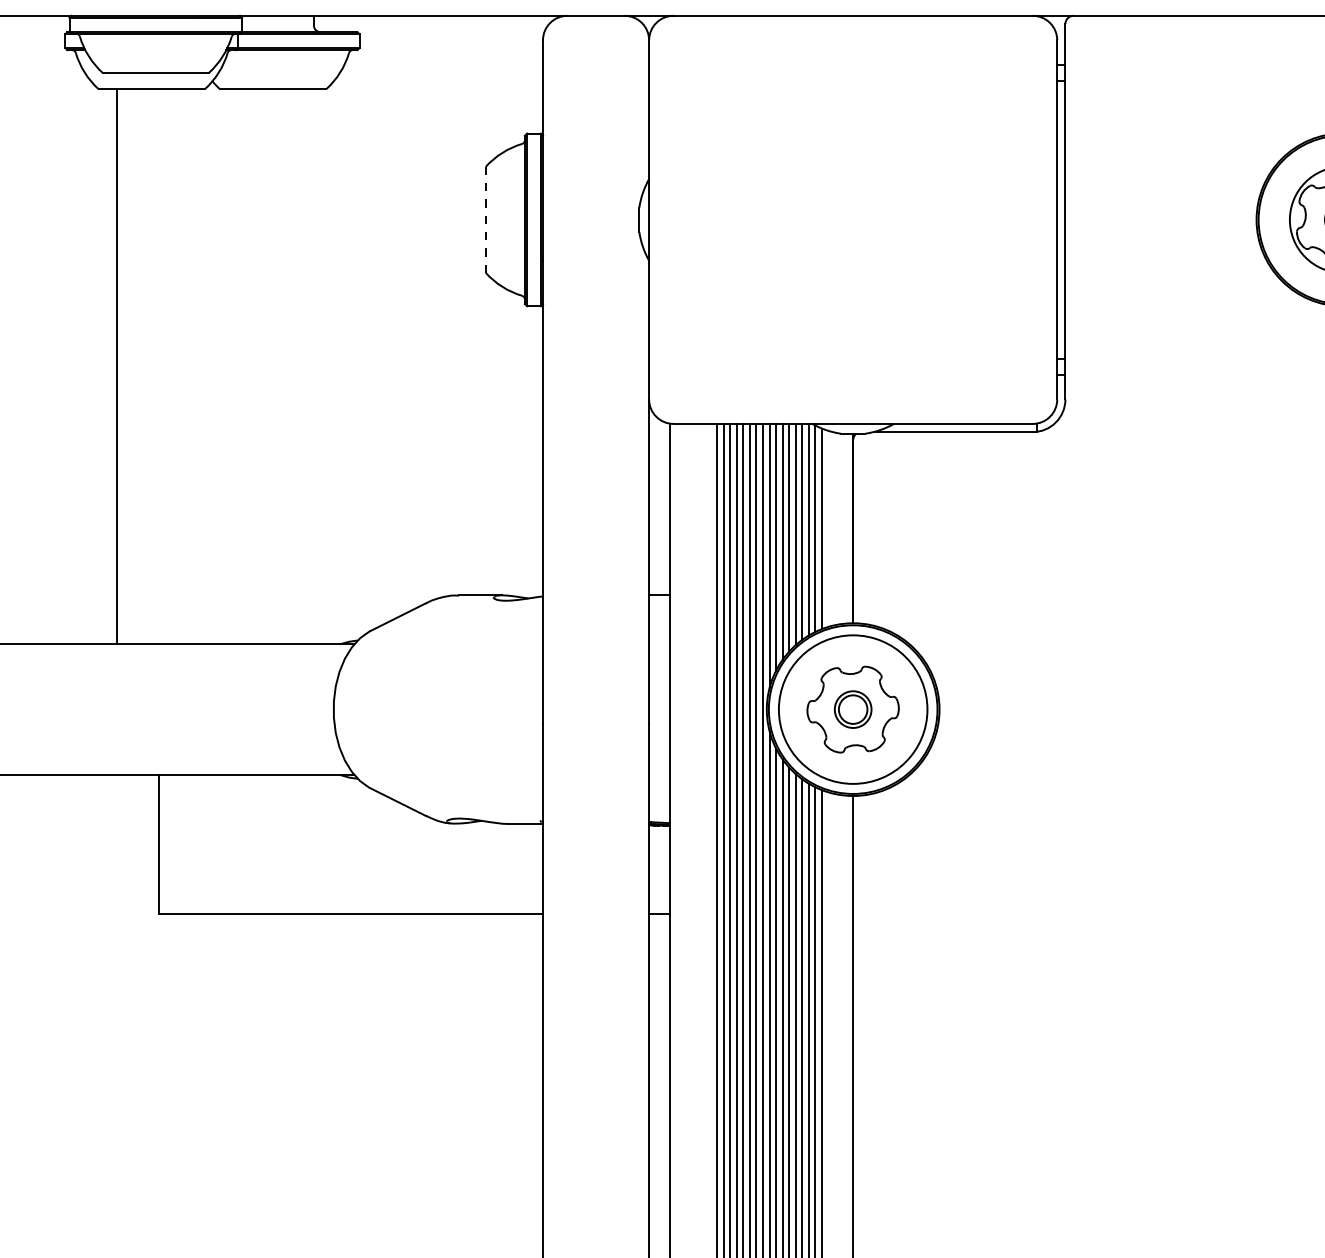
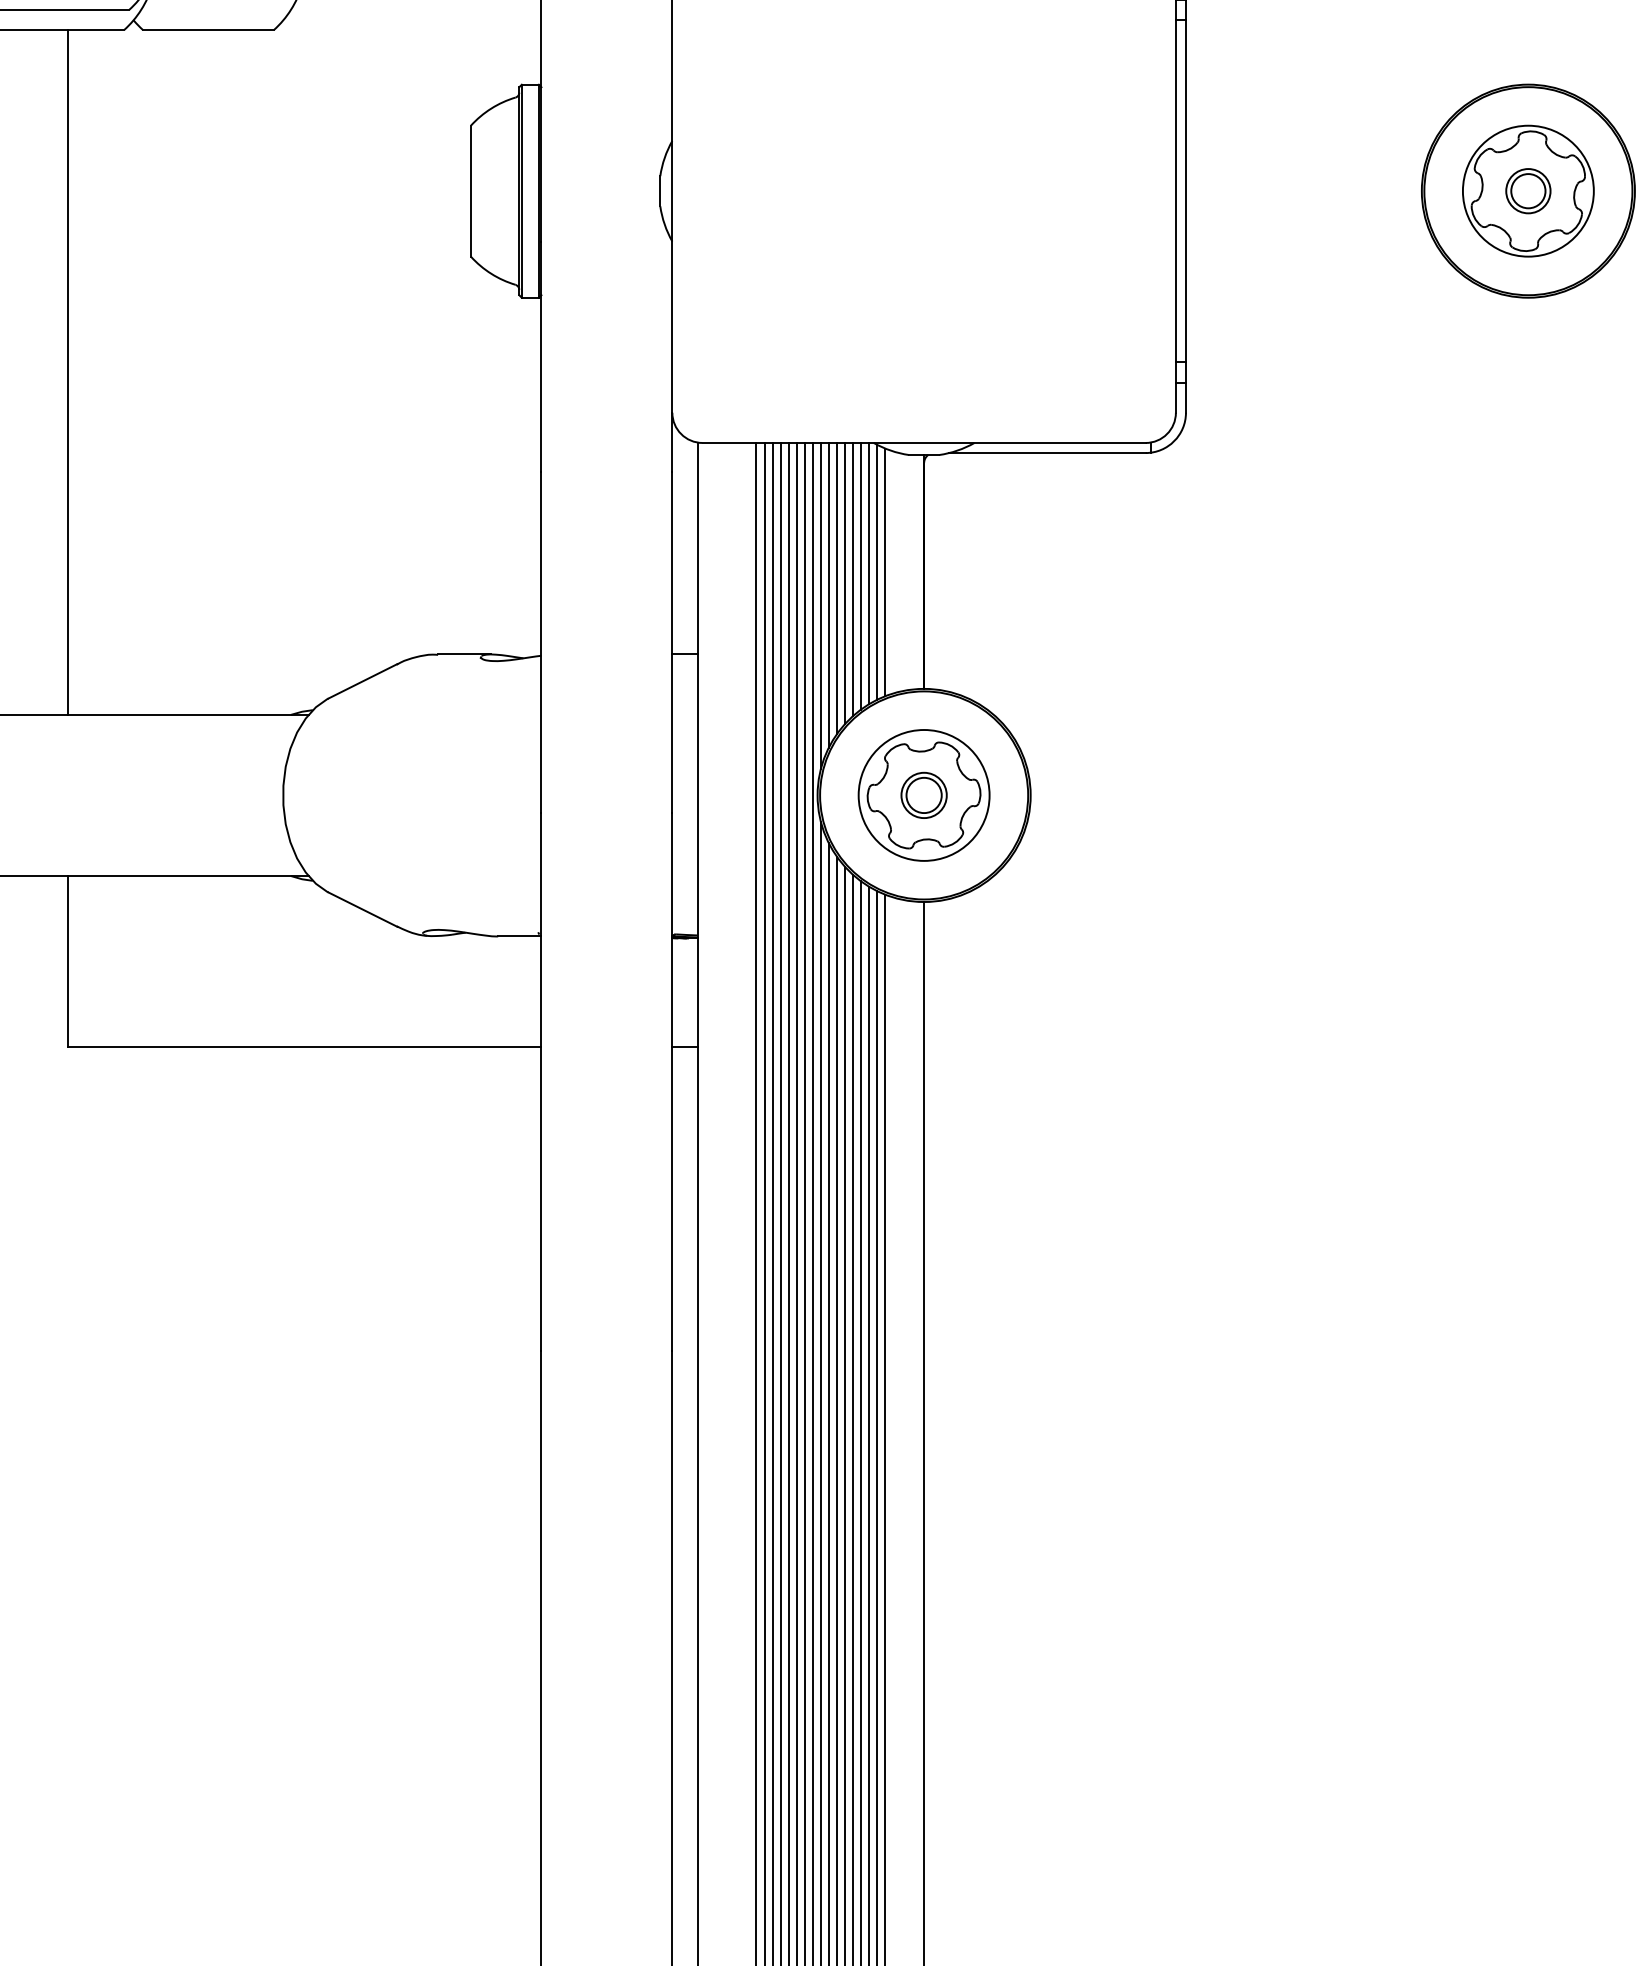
line: (485, 219) -> (470, 190), dashed -> solid
line: (117, 366) -> (68, 372), moved
circle: (852, 709) -> (923, 795), size x0.71

